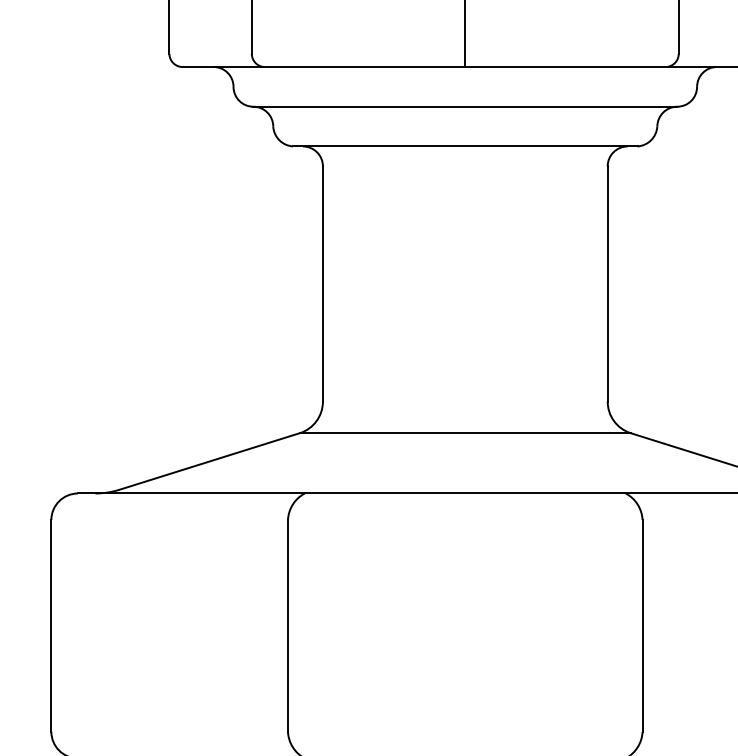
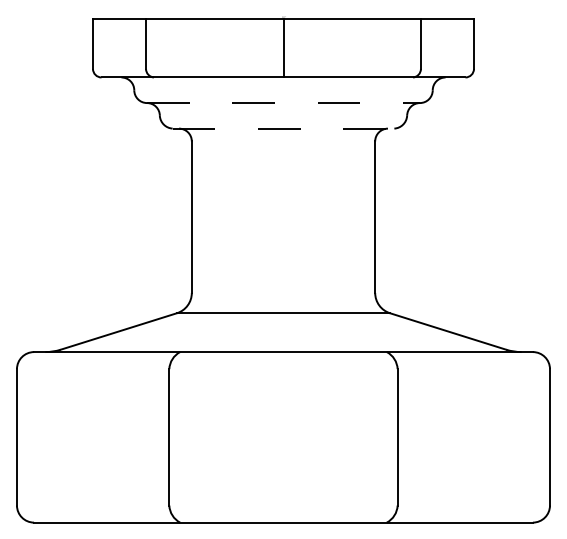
line: (466, 107) -> (284, 103), solid -> dashed
line: (465, 146) -> (283, 128), solid -> dashed

